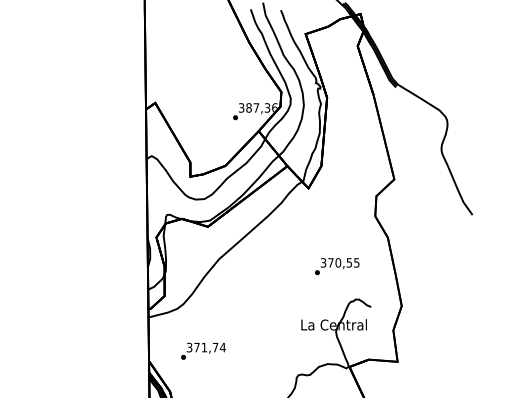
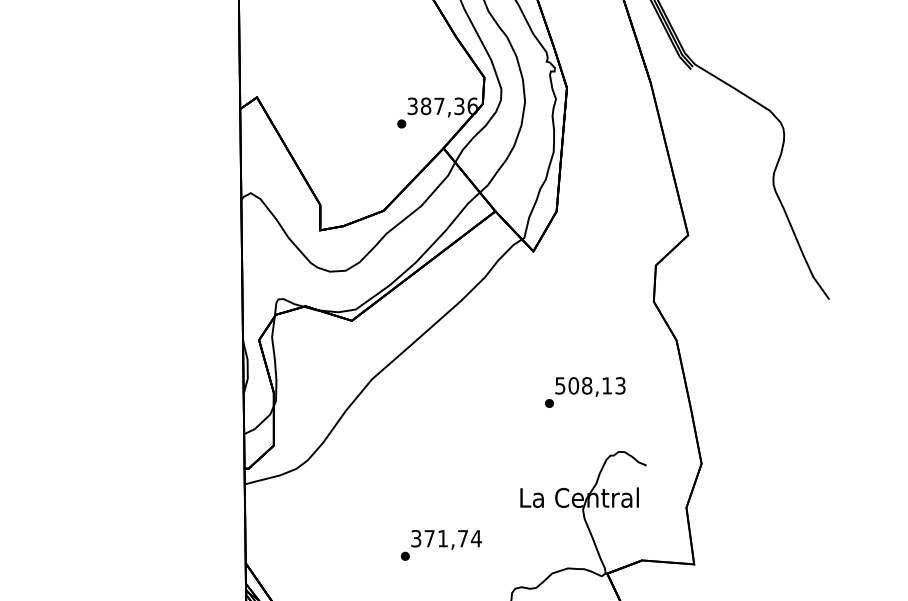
text: (340, 262) -> (591, 385), 370,55 -> 508,13
text: (203, 350) -> (441, 543), moved

